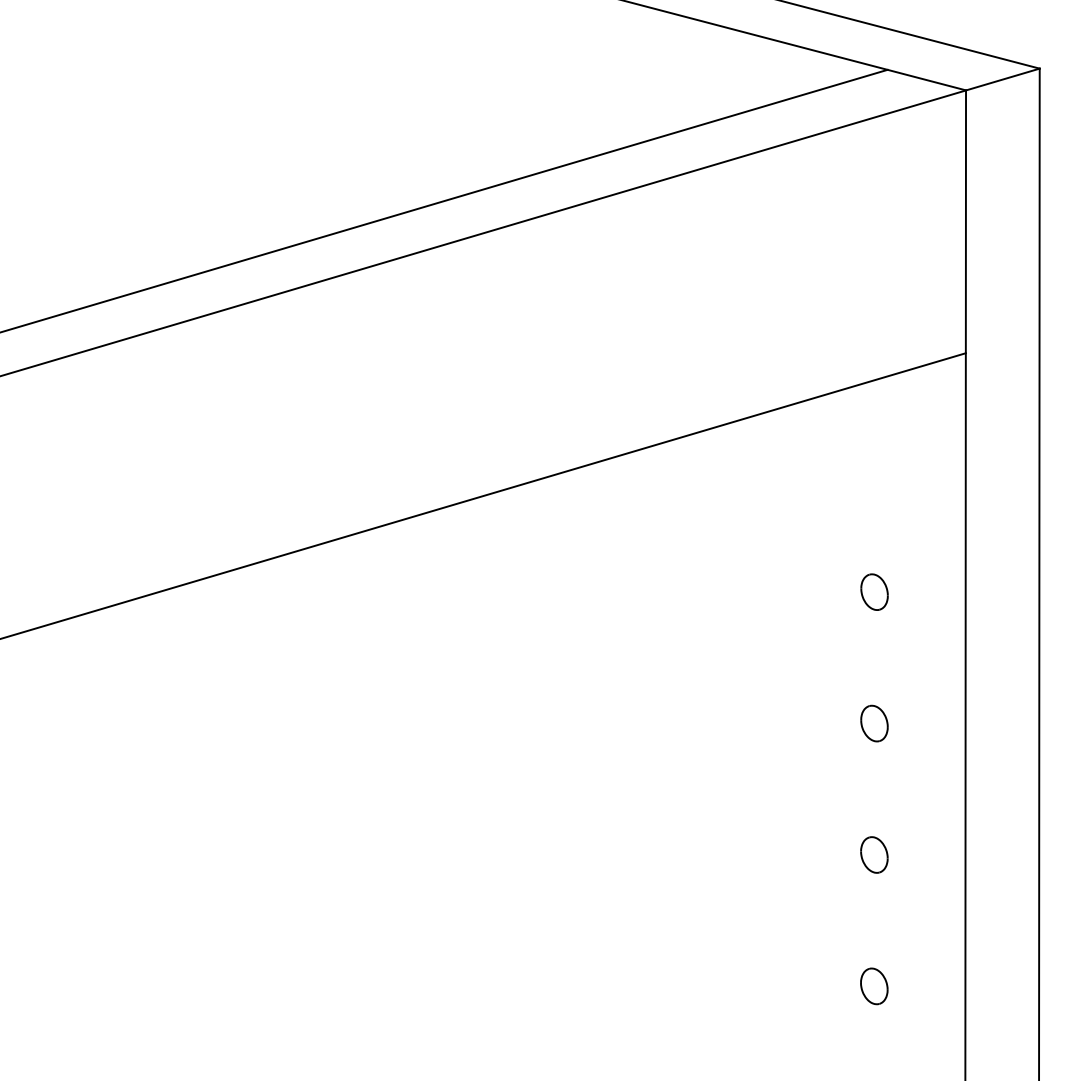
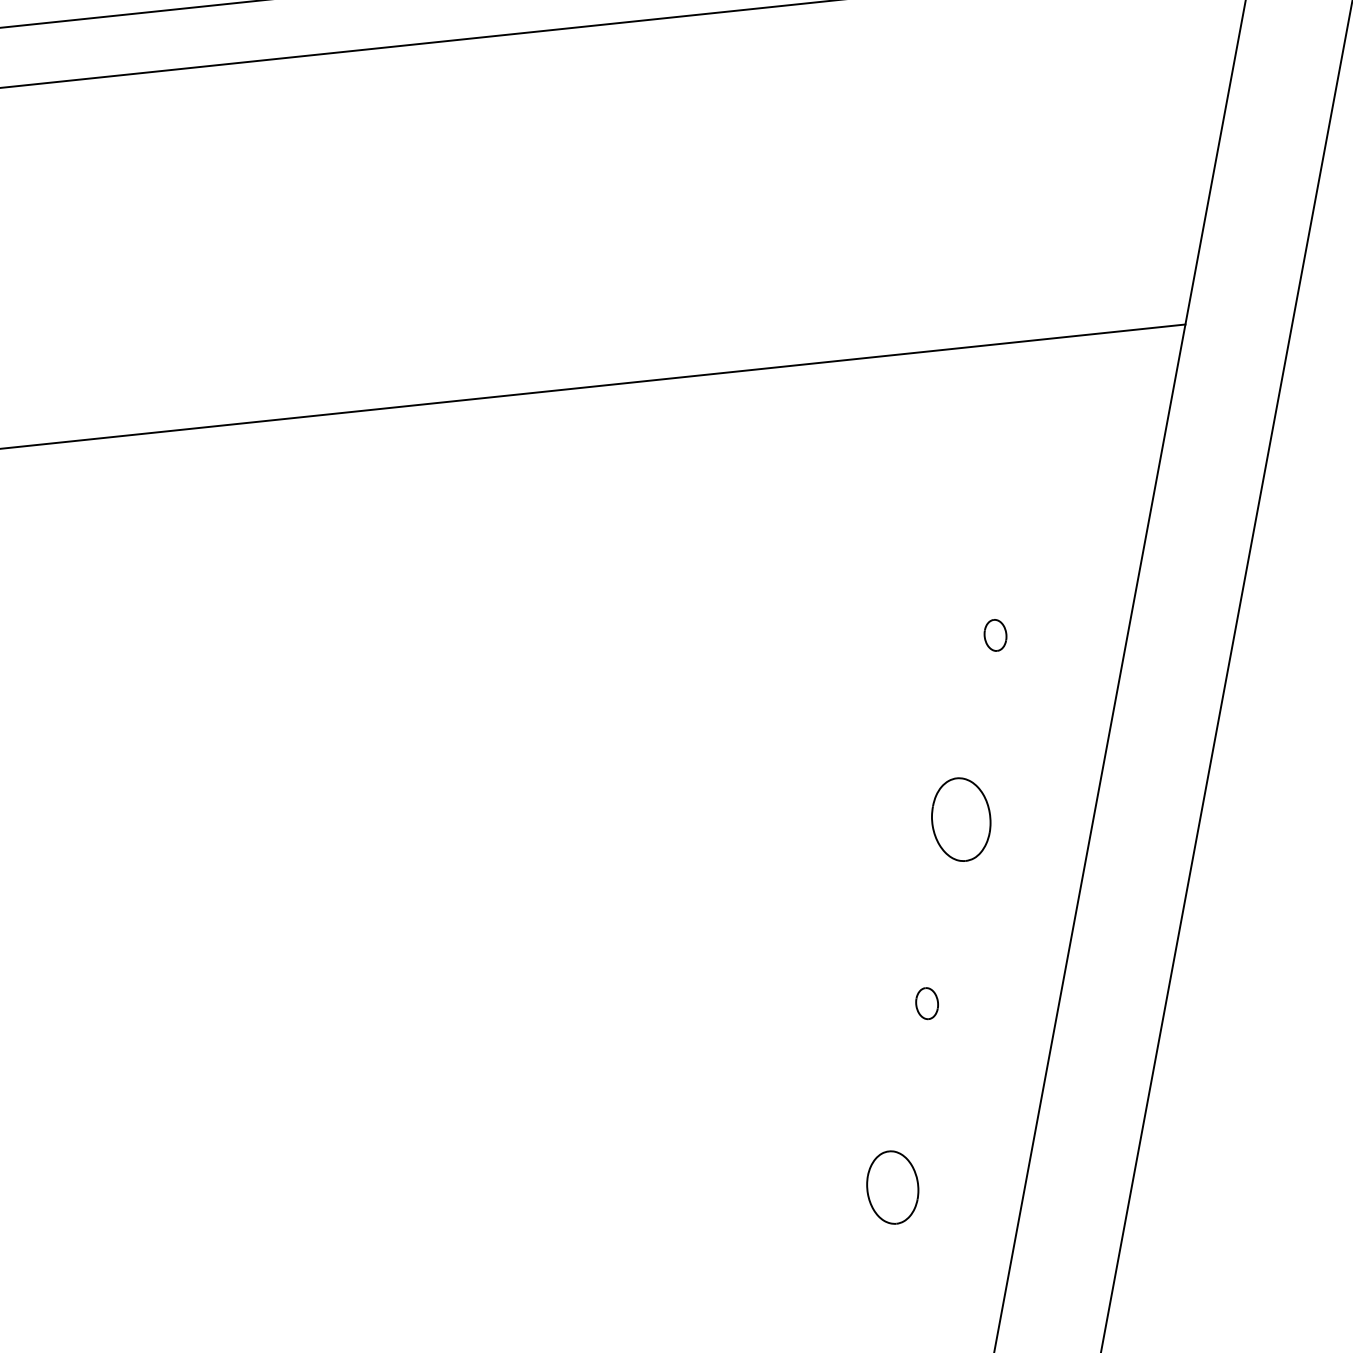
part: (874, 591) -> (995, 634), size x0.6
part: (874, 723) -> (961, 819), size x1.6
part: (874, 854) -> (927, 1002), size x0.6
part: (874, 986) -> (893, 1187), size x1.4

